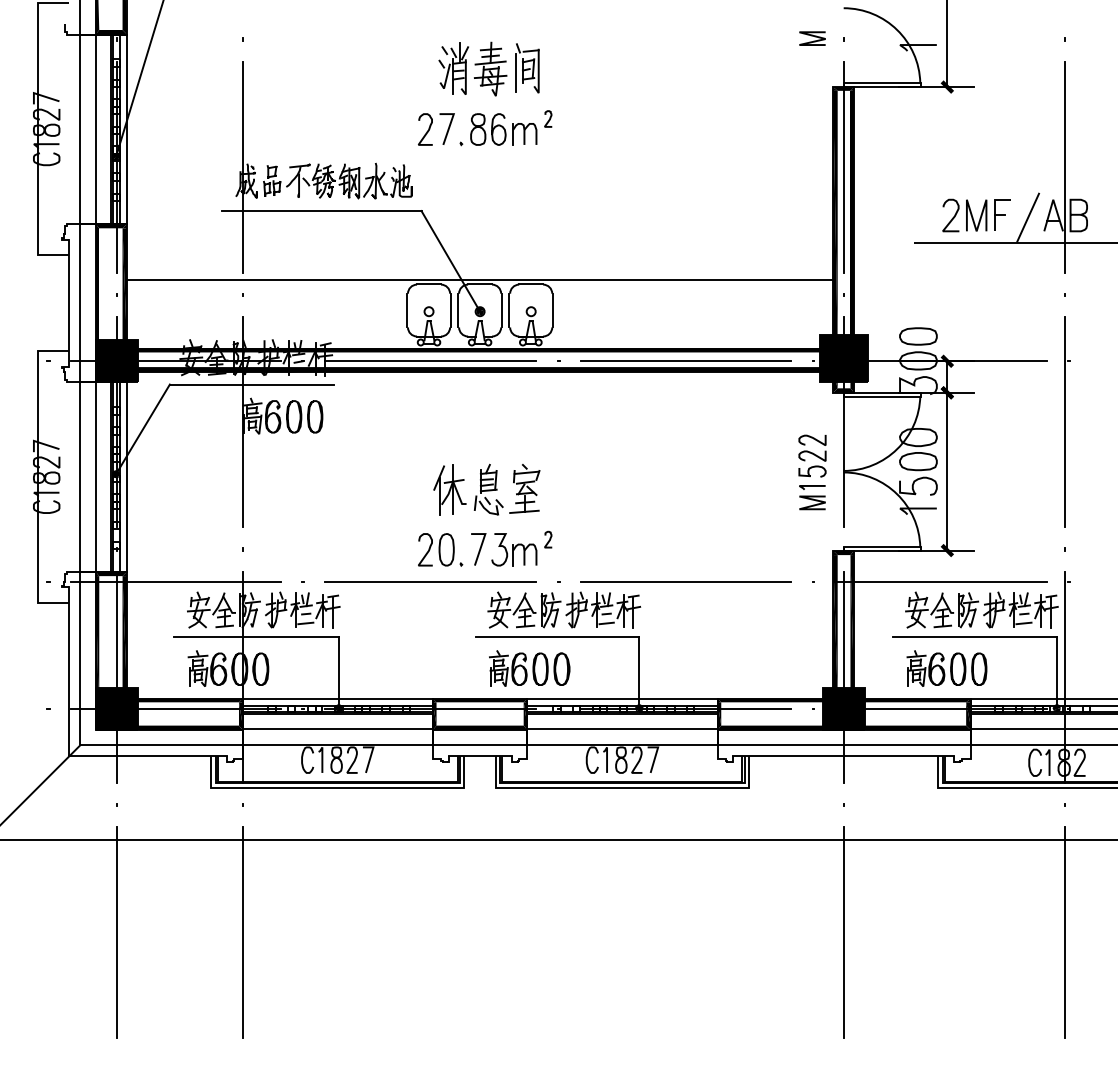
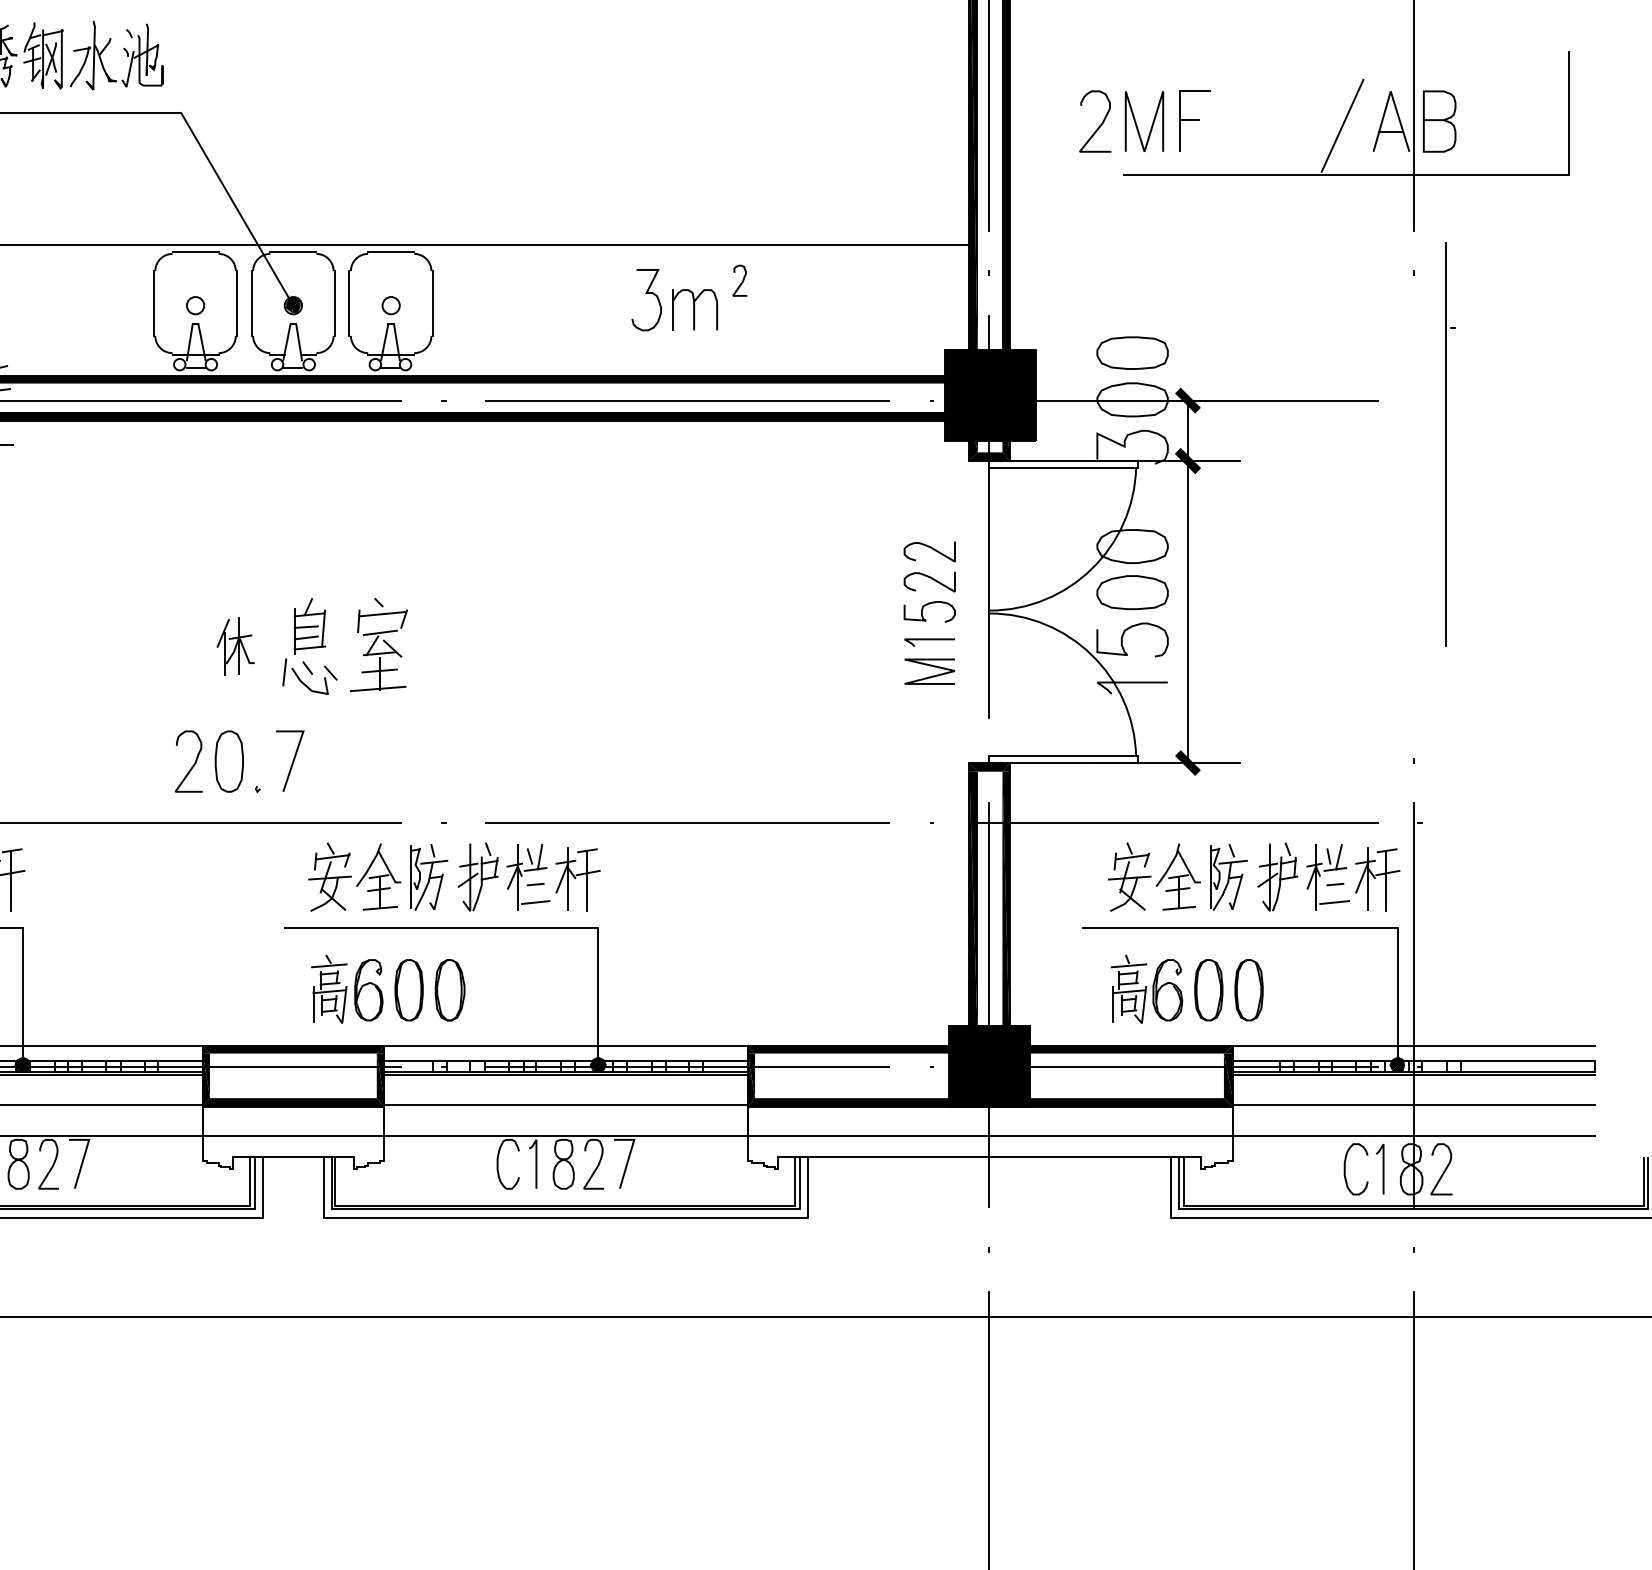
part: (976, 215) -> (1144, 121), moved
part: (1067, 421) -> (1450, 443), moved
part: (449, 489) -> (234, 646), size x0.6
part: (521, 548) -> (688, 297), moved

